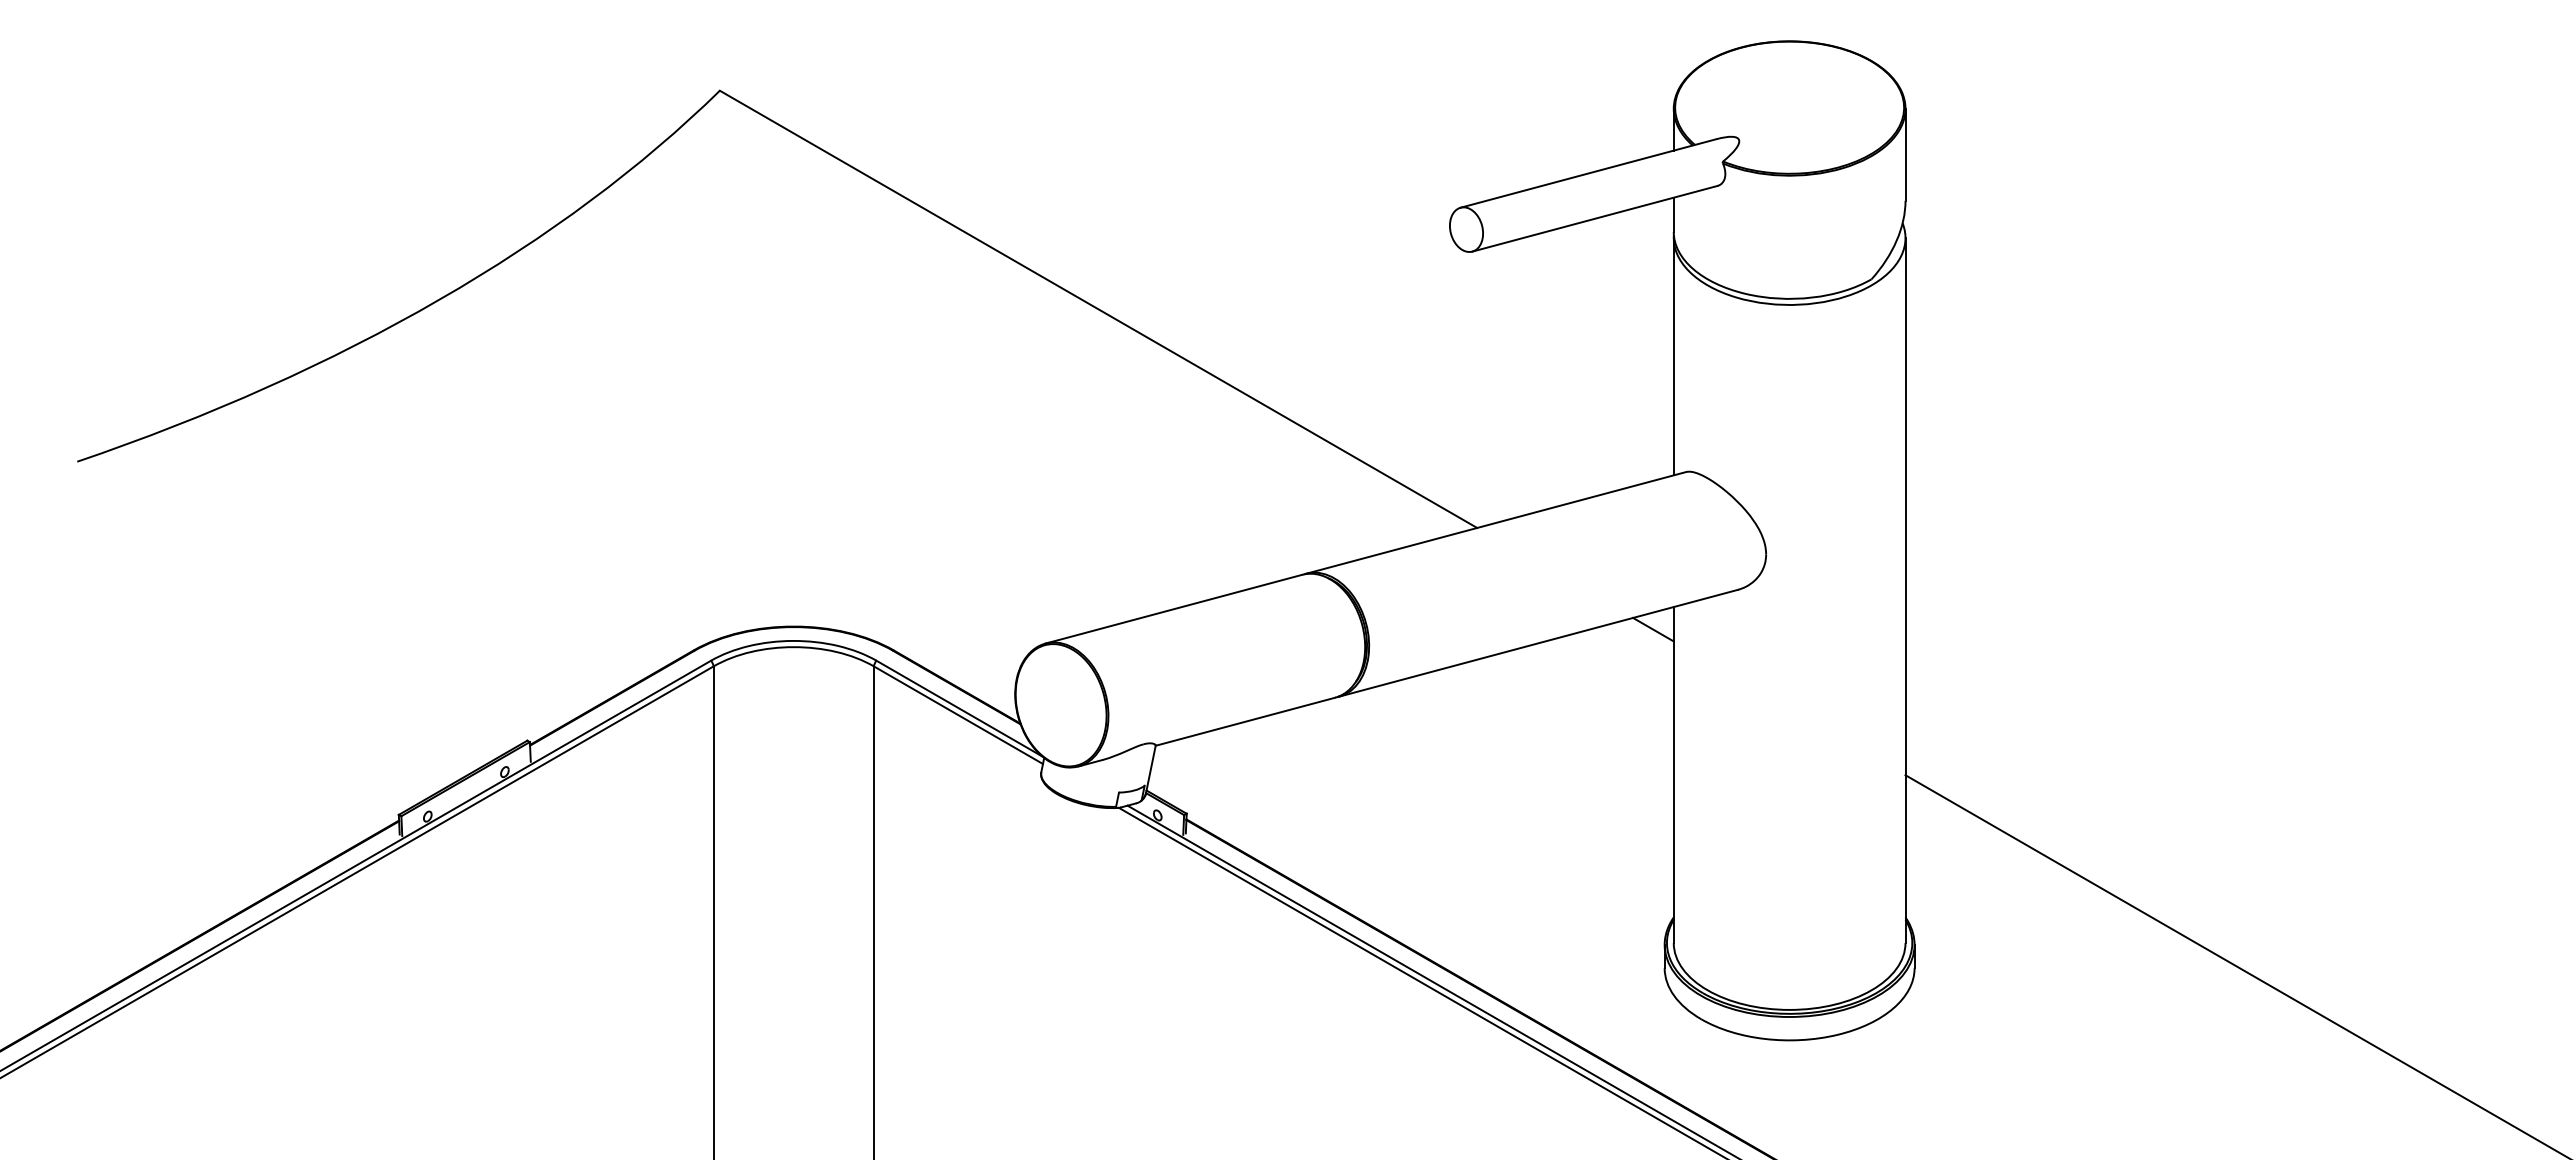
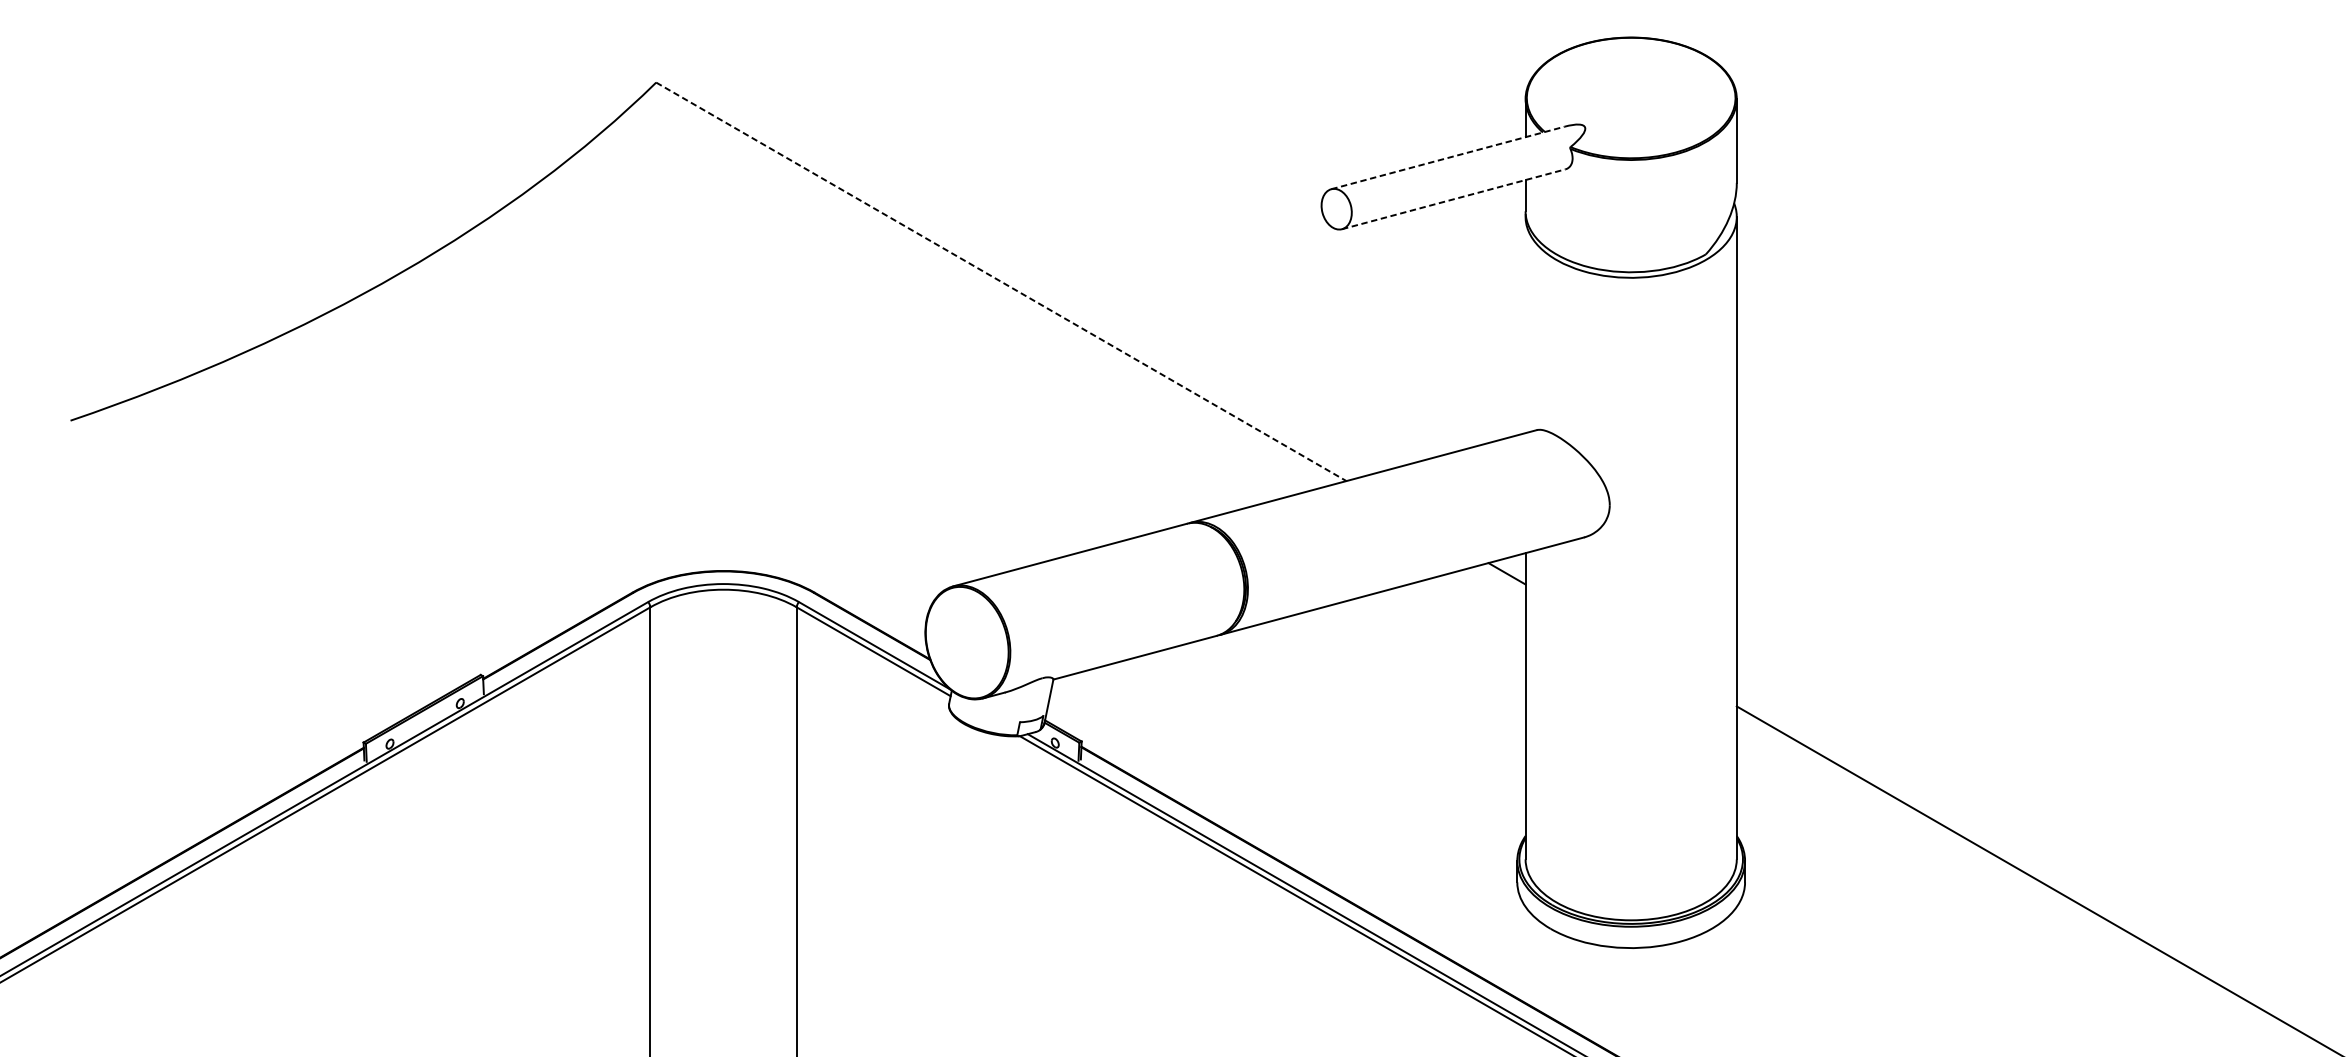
line: (1589, 173) -> (1448, 158), solid -> dashed
line: (1594, 218) -> (1453, 199), solid -> dashed
line: (1098, 309) -> (1001, 281), solid -> dashed
line: (1673, 356) -> (1525, 324), removed

